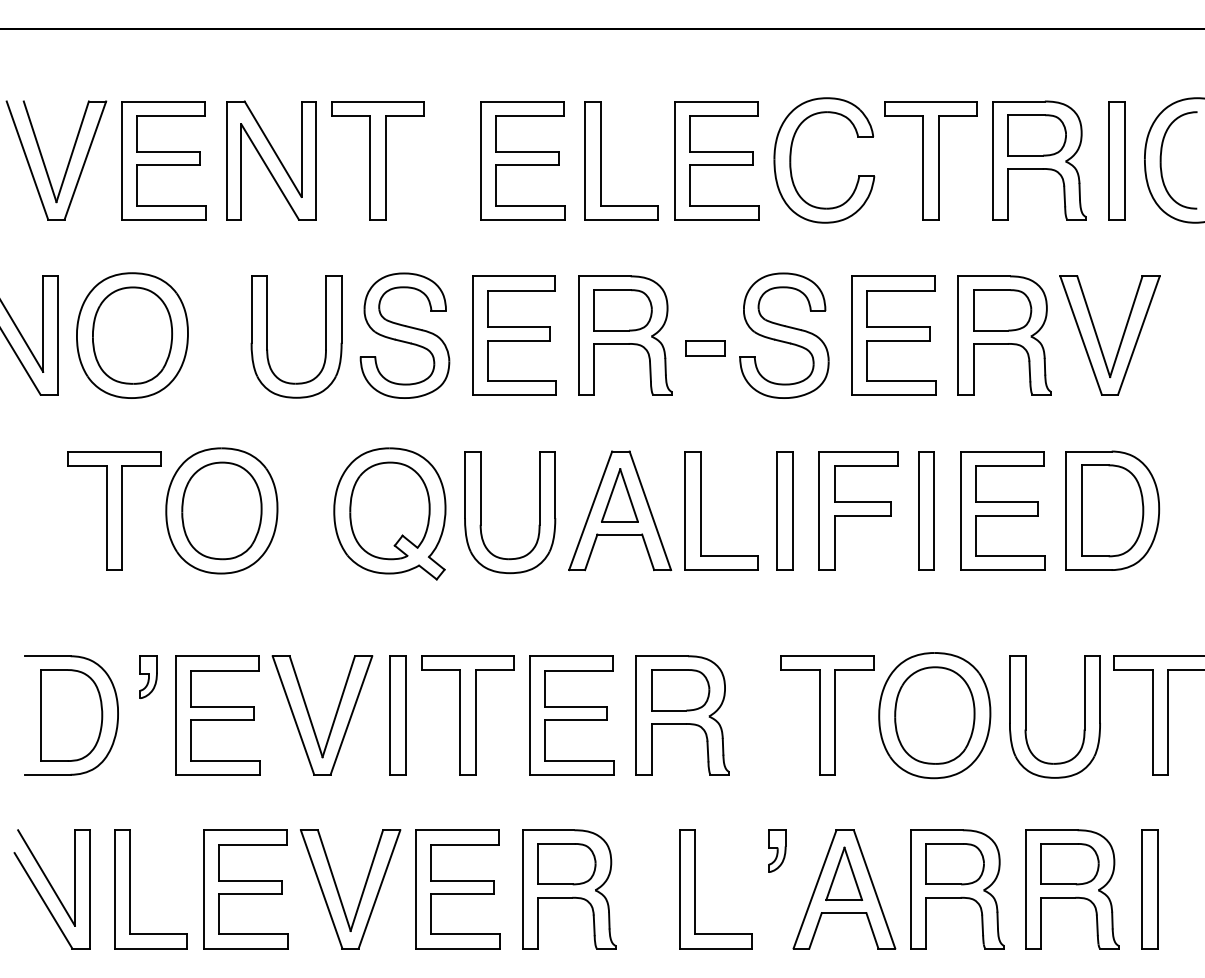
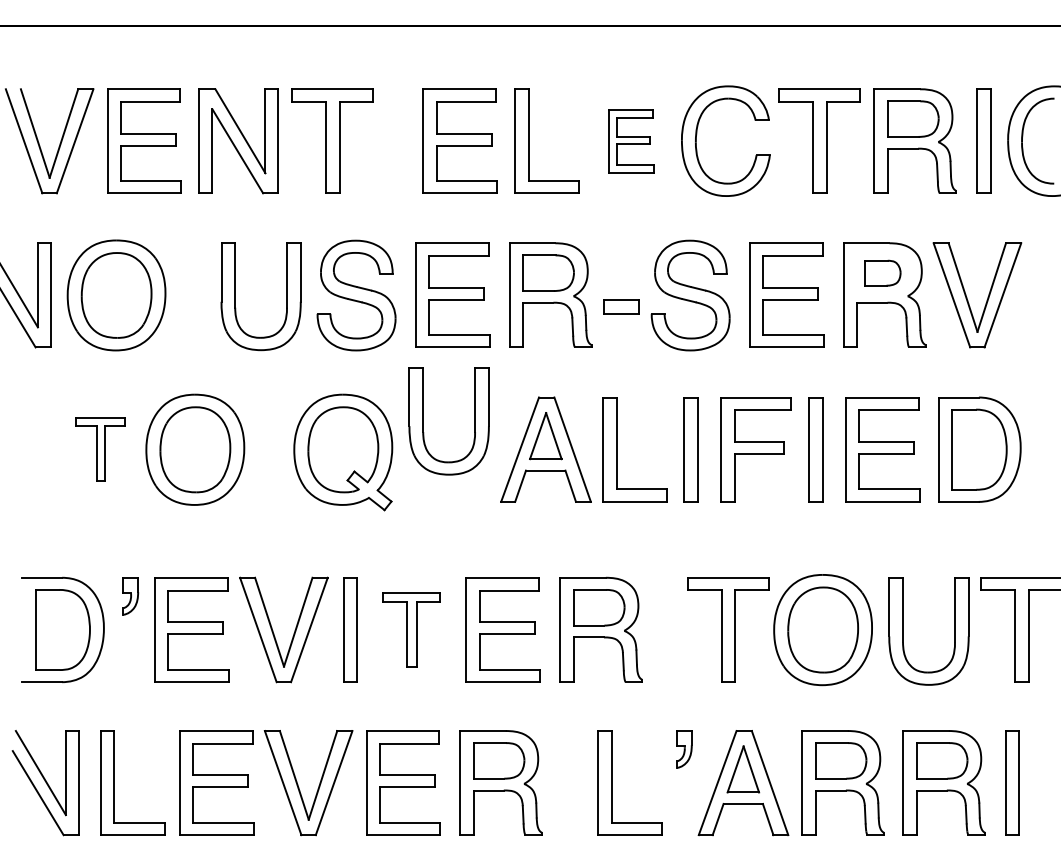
part: (716, 160) -> (630, 141), size x0.6
part: (1002, 310) -> (882, 273), size x0.7
part: (114, 510) -> (100, 449), size x0.6
part: (481, 512) -> (423, 421), moved
part: (467, 715) -> (411, 629), size x0.7

